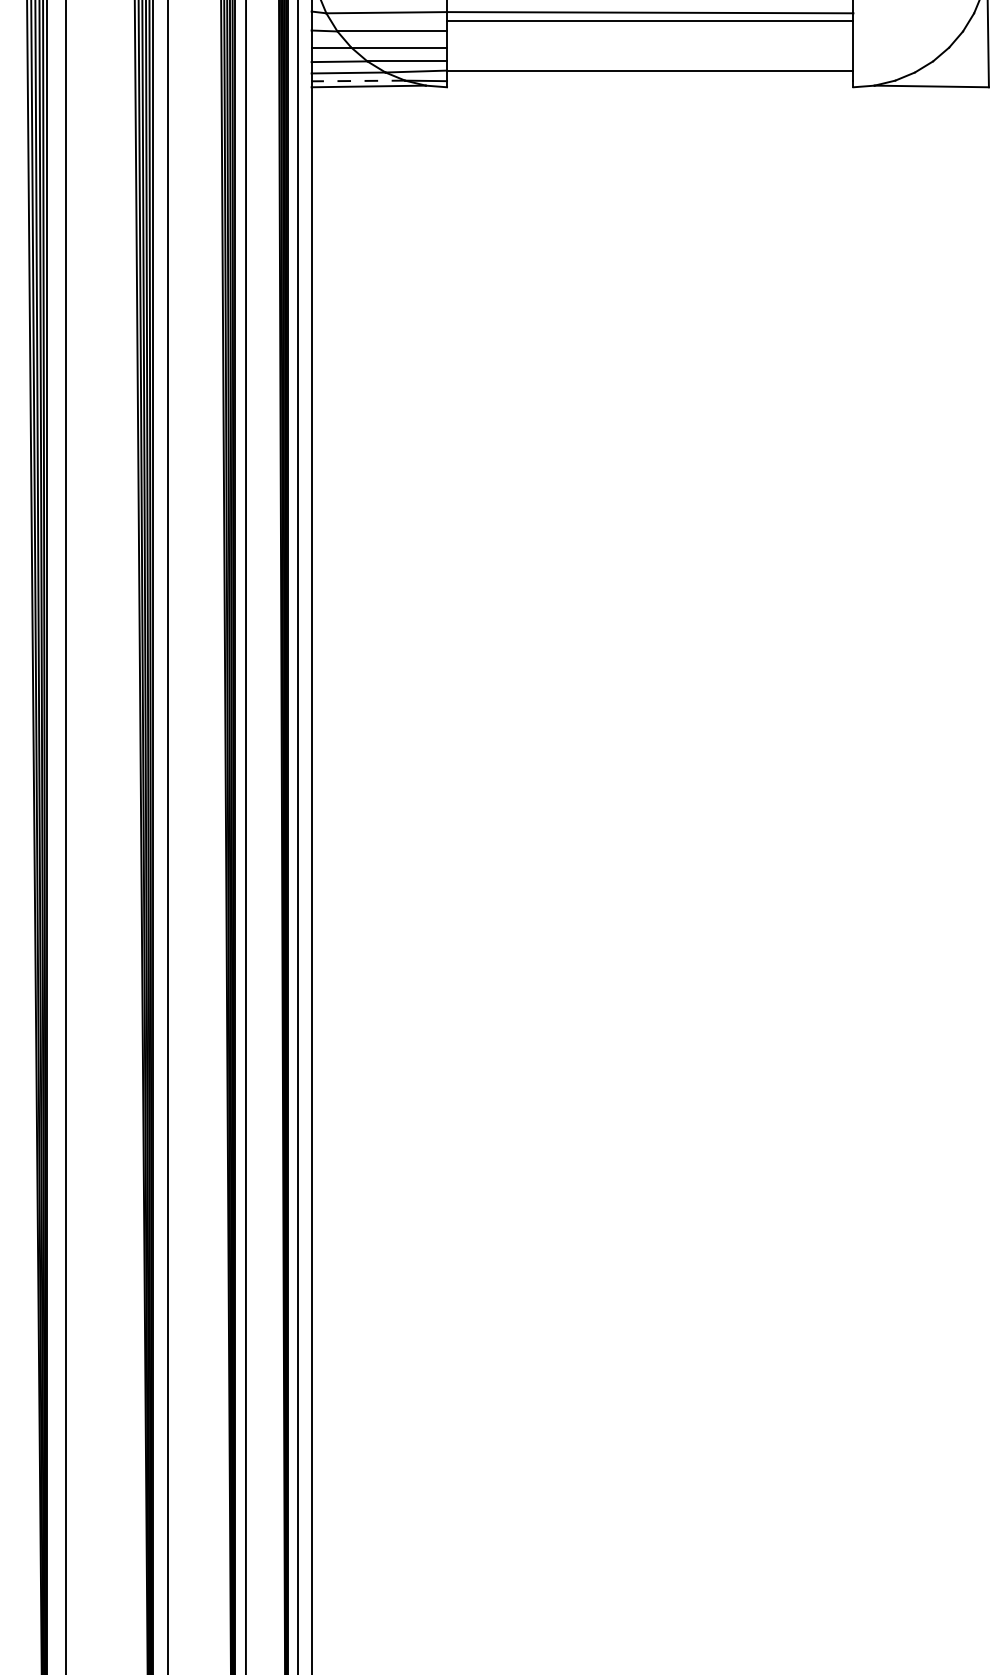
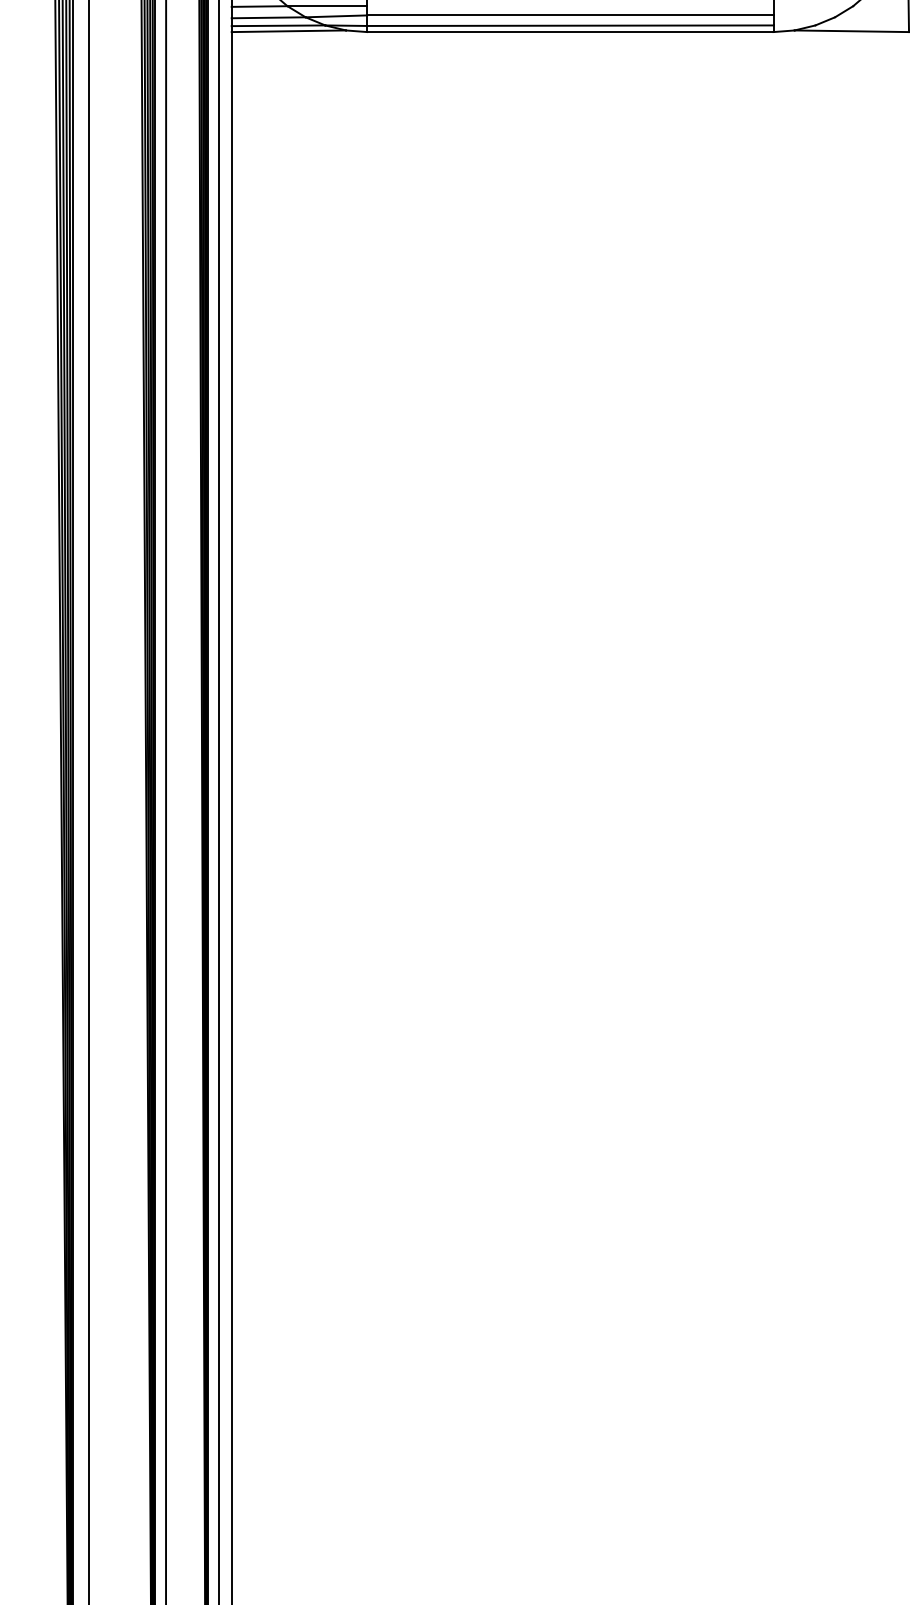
line: (358, 80) -> (278, 25), dashed -> solid
line: (650, 80) -> (570, 25), added
line: (650, 87) -> (570, 32), added

